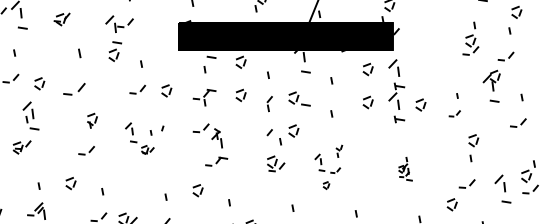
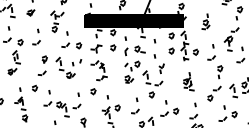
part: (469, 37) -> (205, 21), moved
part: (74, 70) -> (36, 36), size x0.71
part: (454, 105) -> (211, 52), size x1.43
part: (143, 137) -> (68, 67), size x1.43
part: (328, 166) -> (153, 80), size x1.67
part: (404, 168) -> (188, 81), size x1.67

